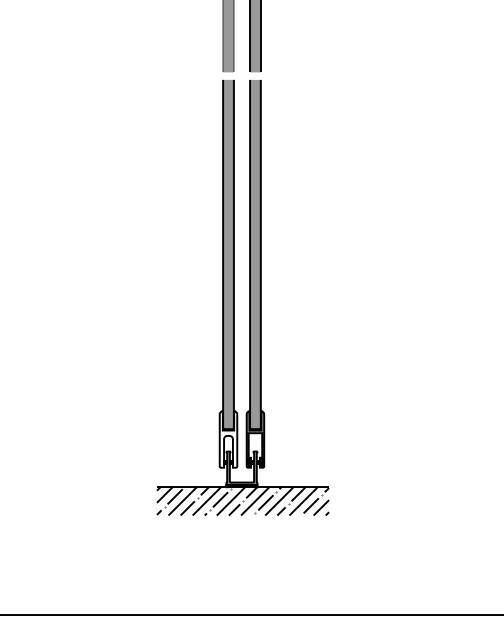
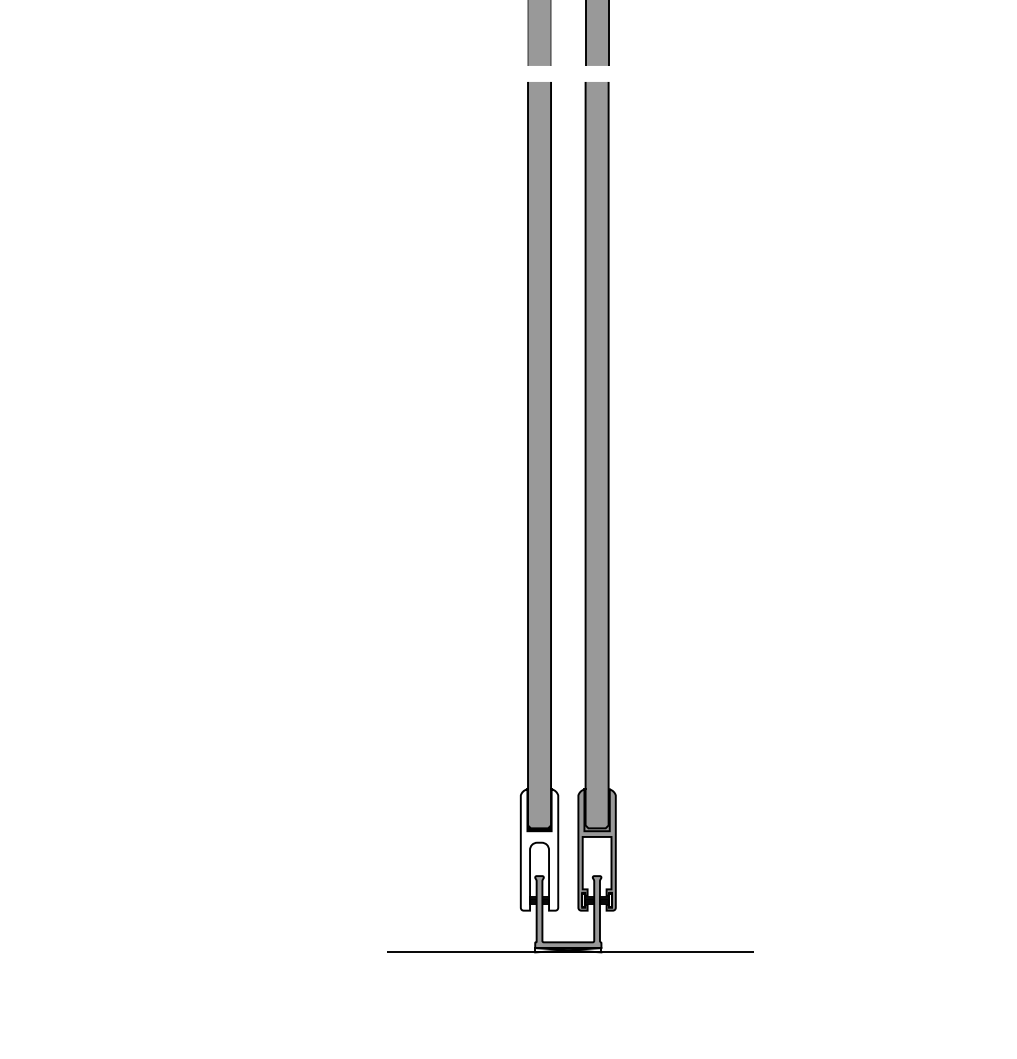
hatch: (242, 501) -> (569, 982), removed

